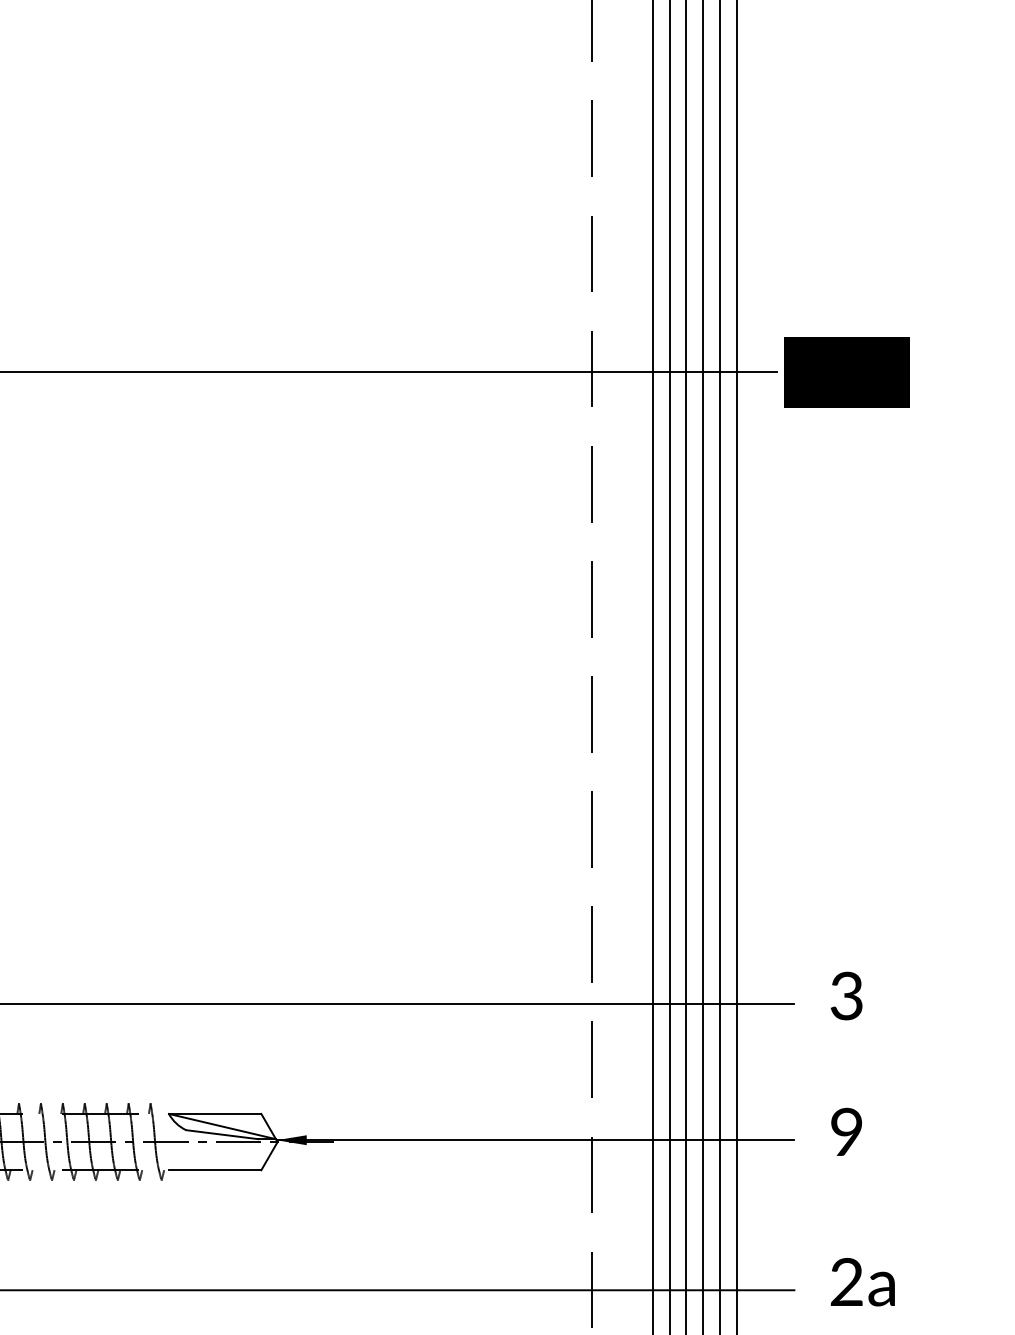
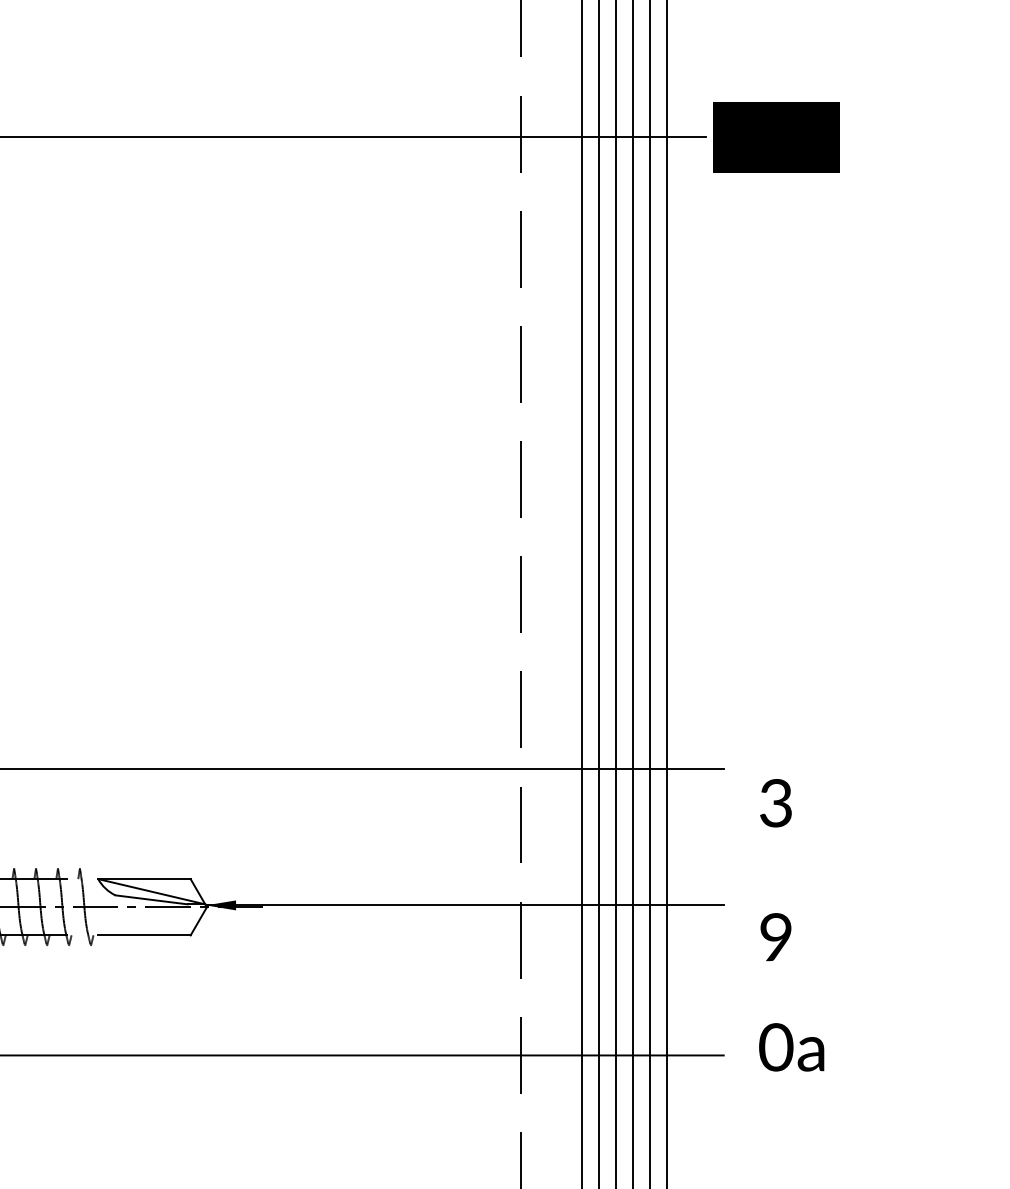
text: (846, 995) -> (775, 802), moved
text: (846, 1131) -> (775, 936), moved
text: (846, 1282) -> (775, 1047), 2a -> 0a

